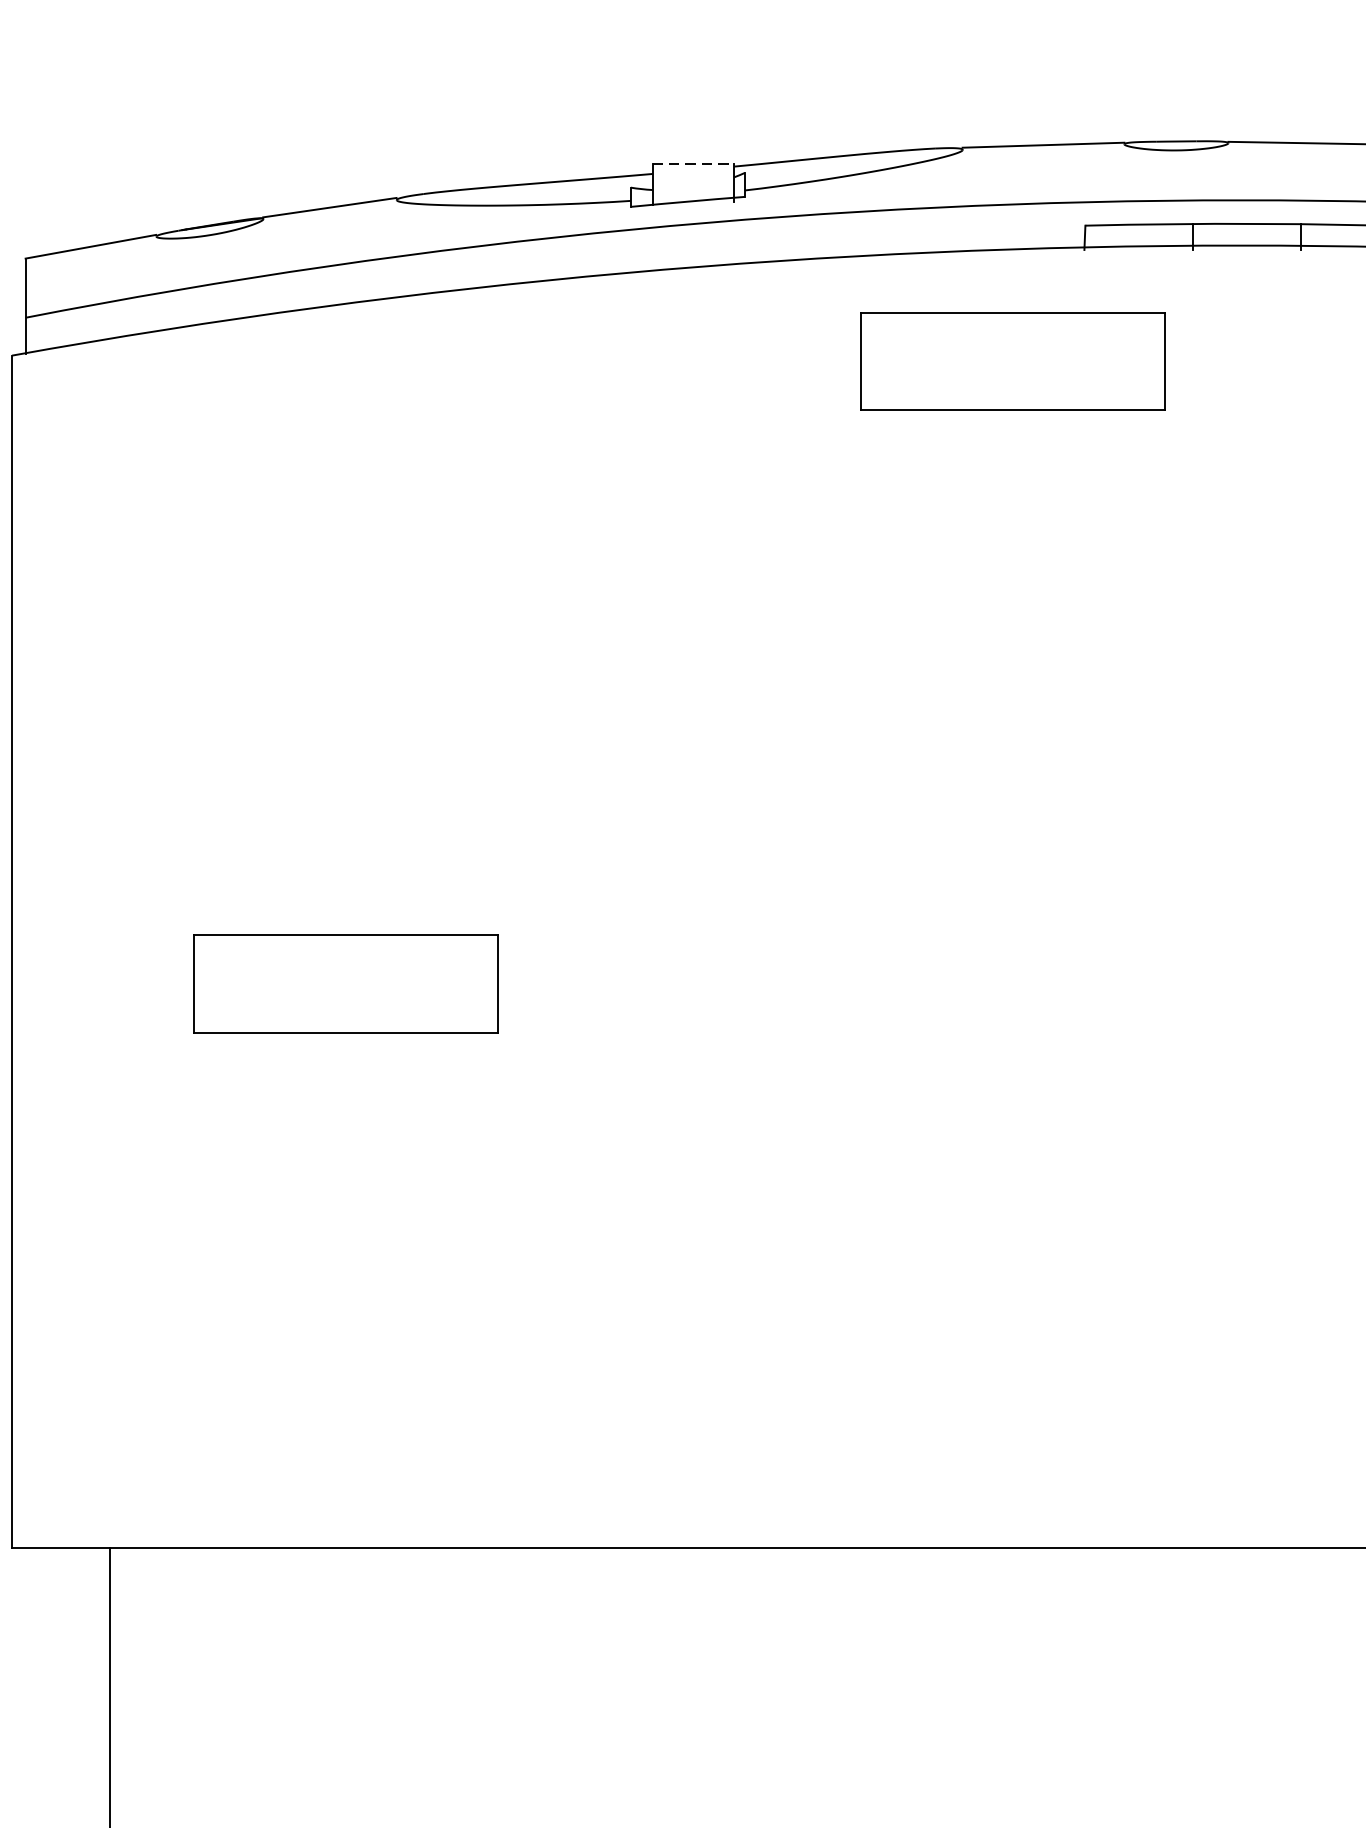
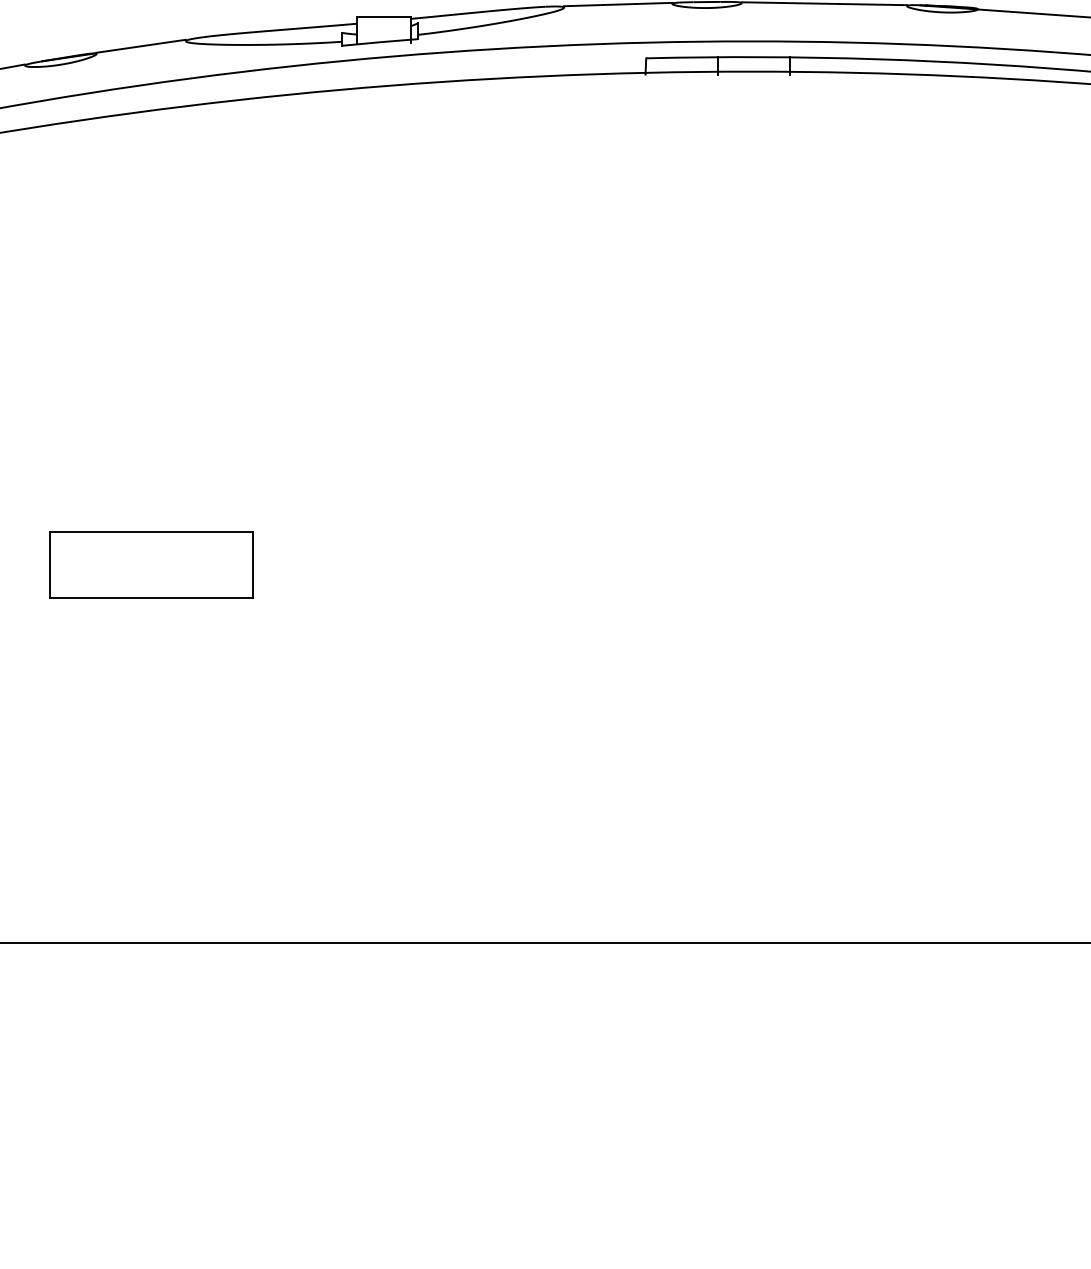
line: (693, 164) -> (384, 17), dashed -> solid
part: (1012, 360) -> (597, 148), removed

